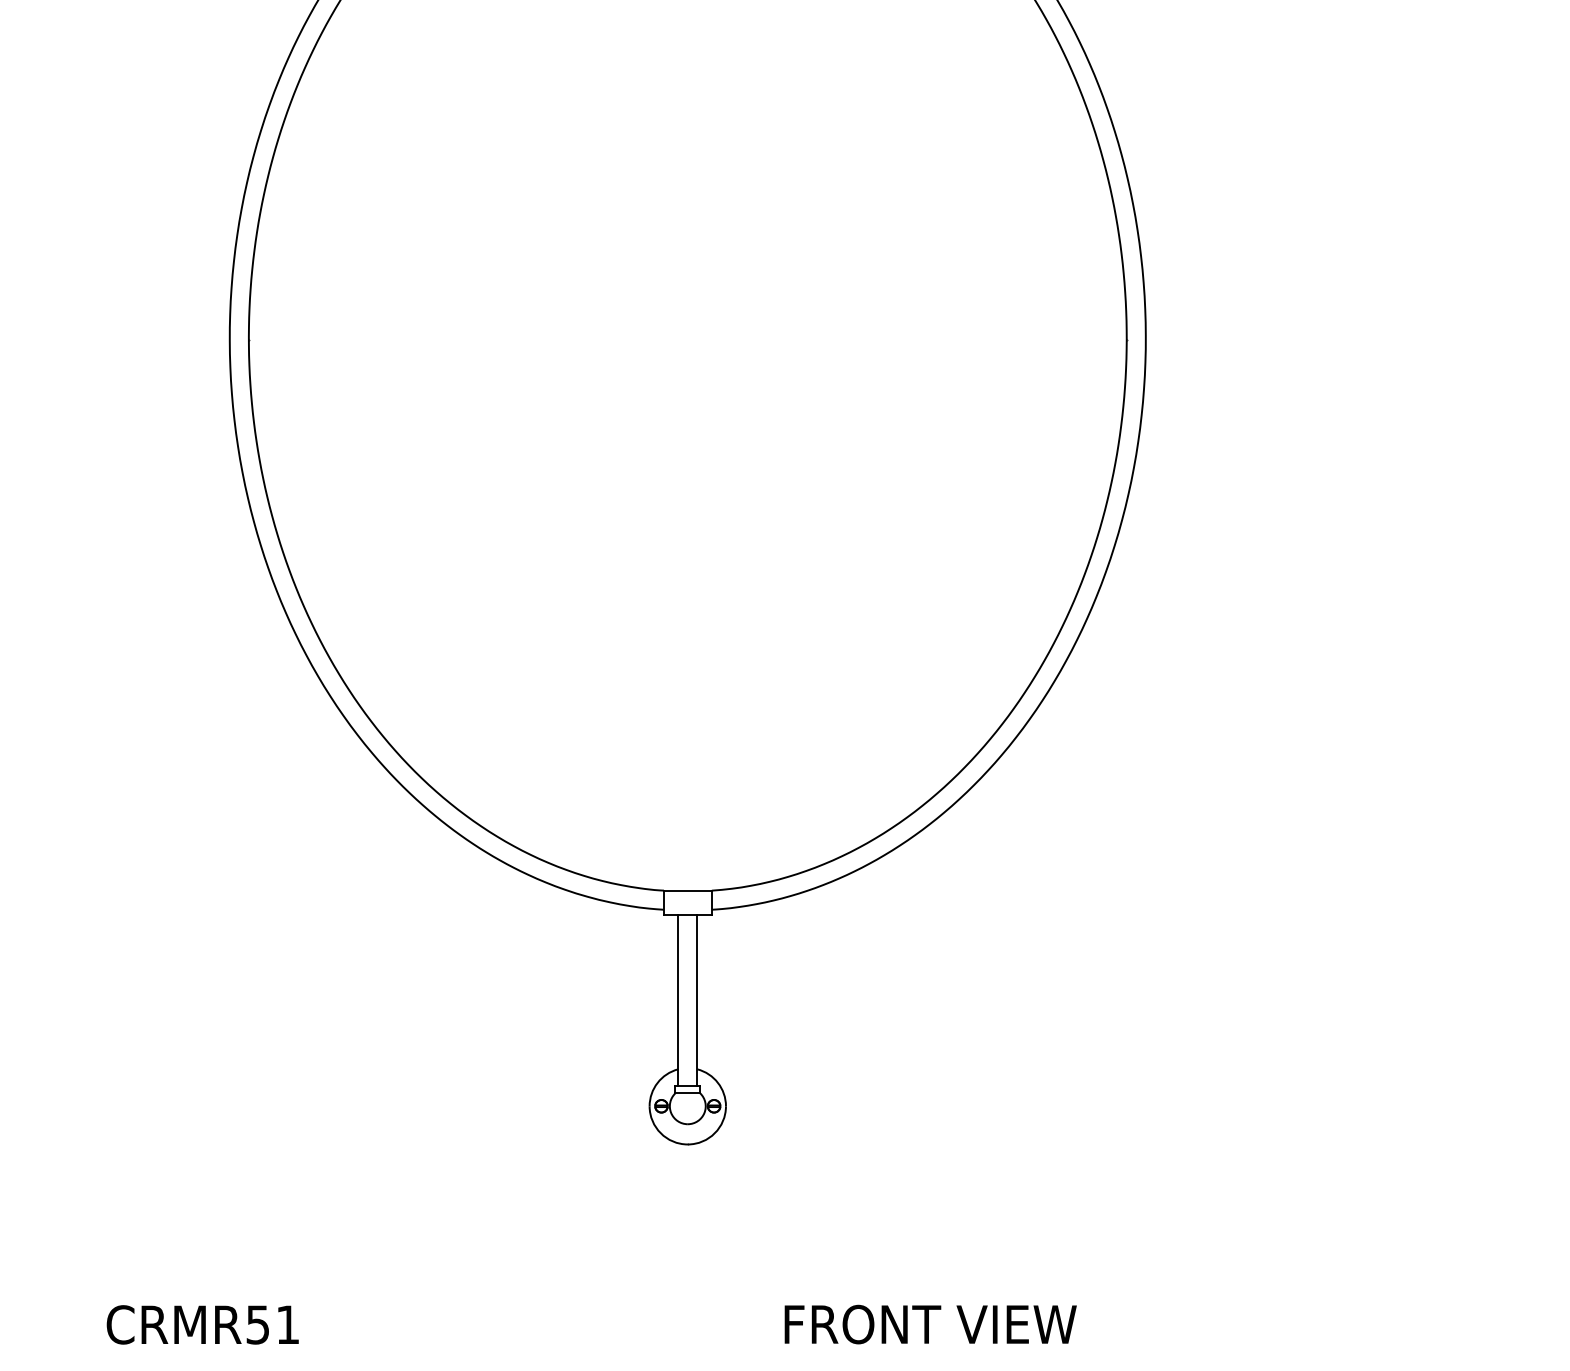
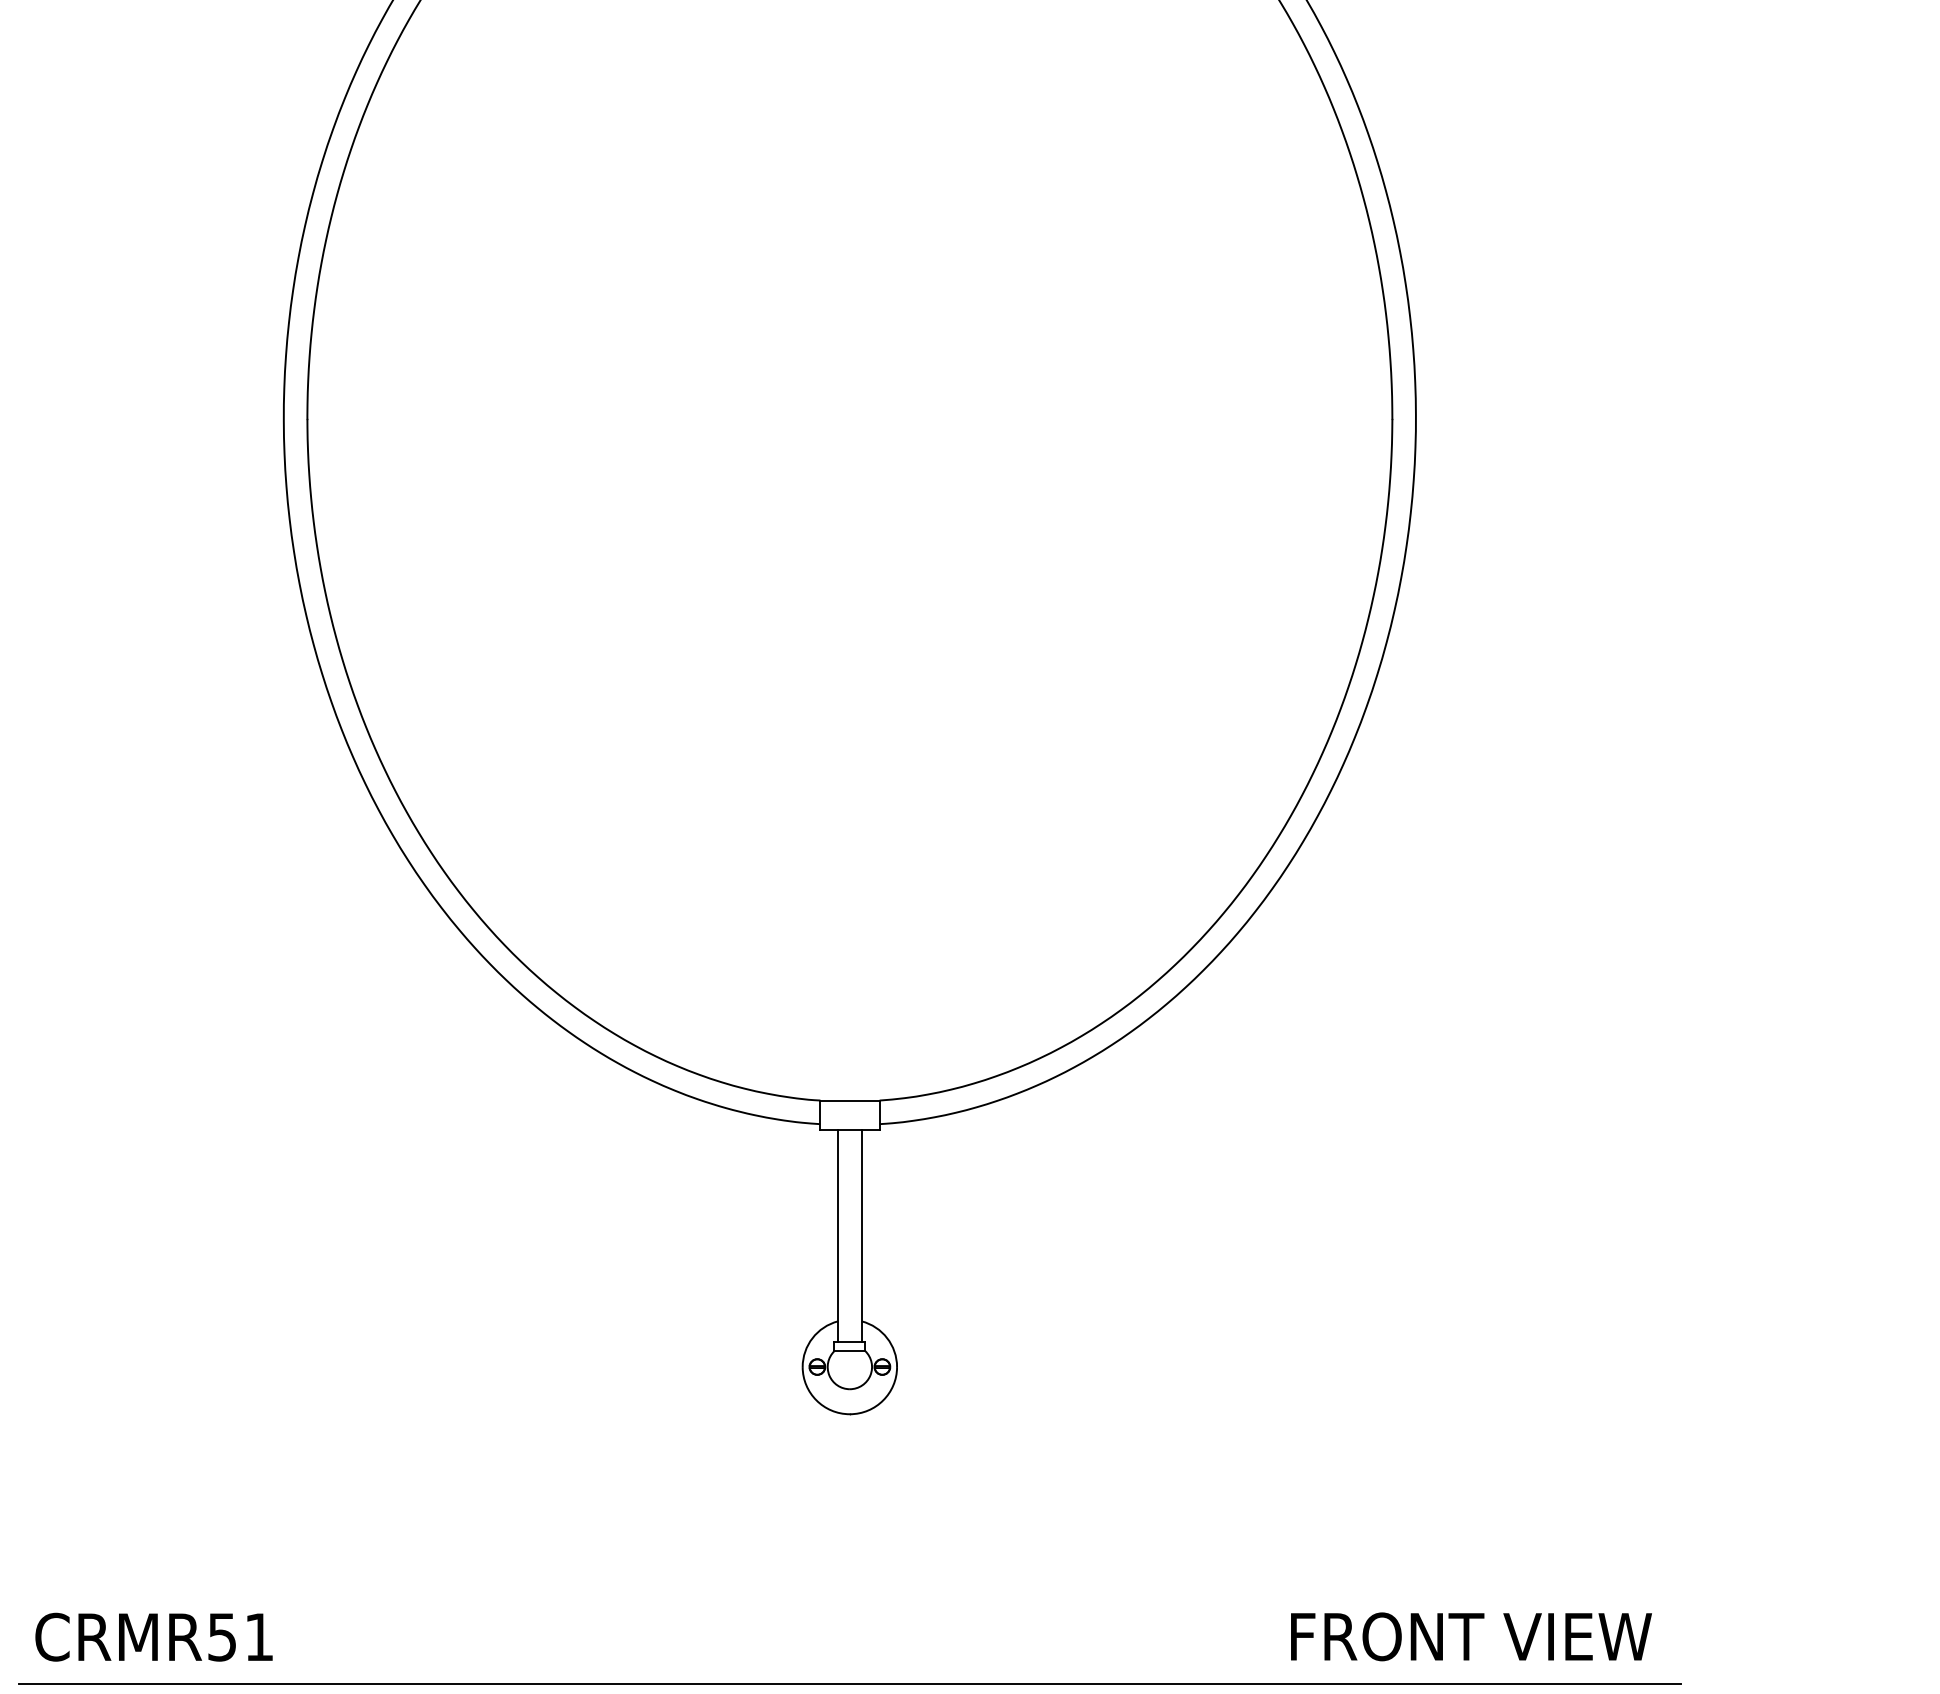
text: (202, 1324) -> (153, 1636), moved
text: (930, 1324) -> (1471, 1636), moved
line: (687, 1363) -> (849, 1684), added

